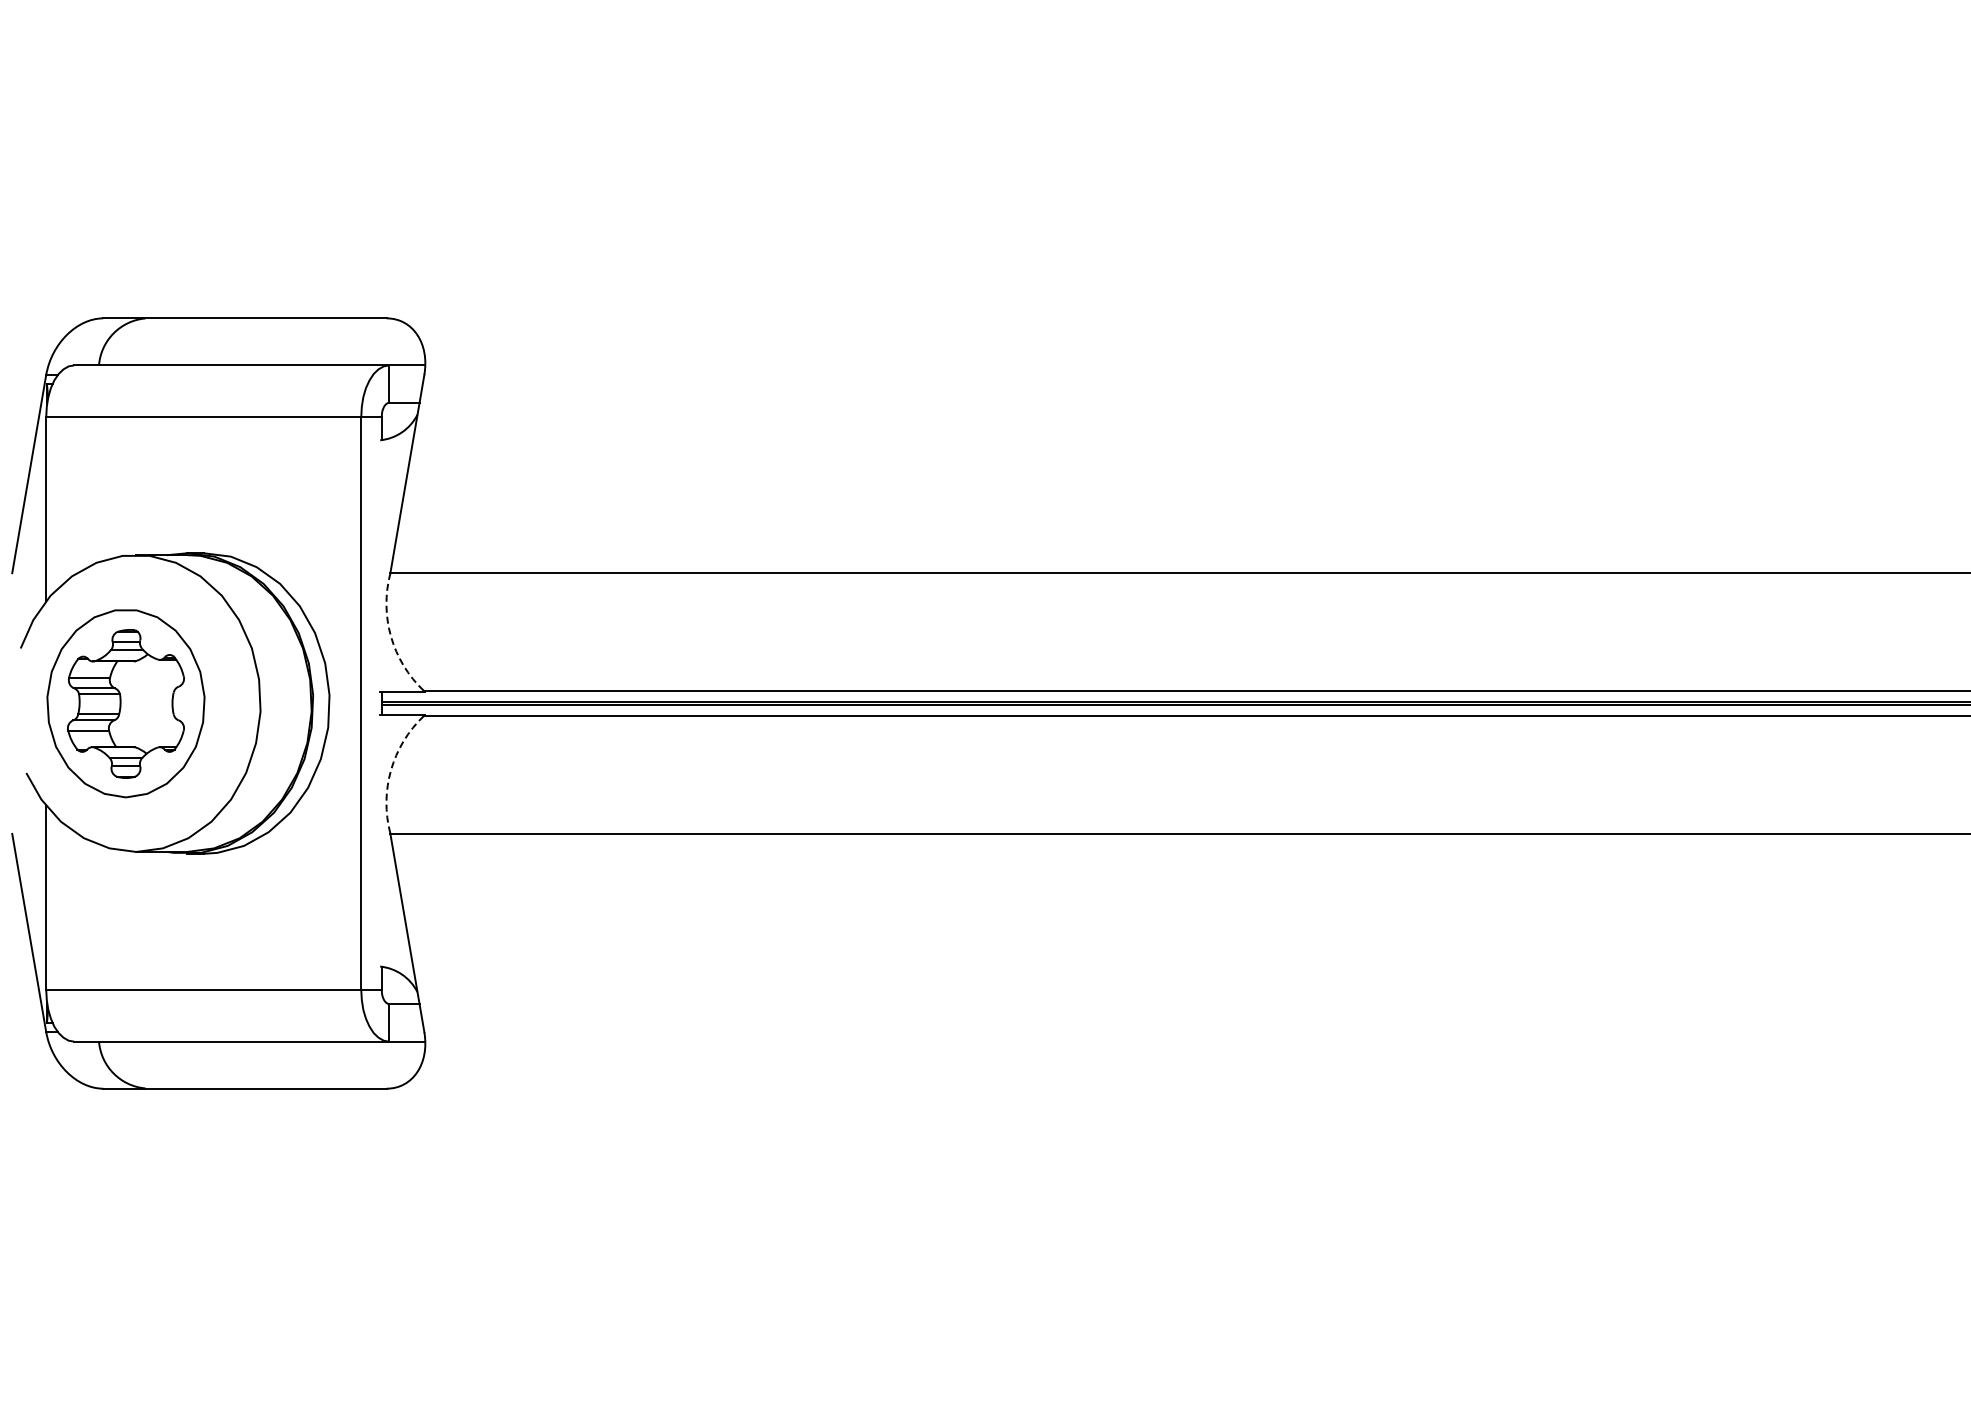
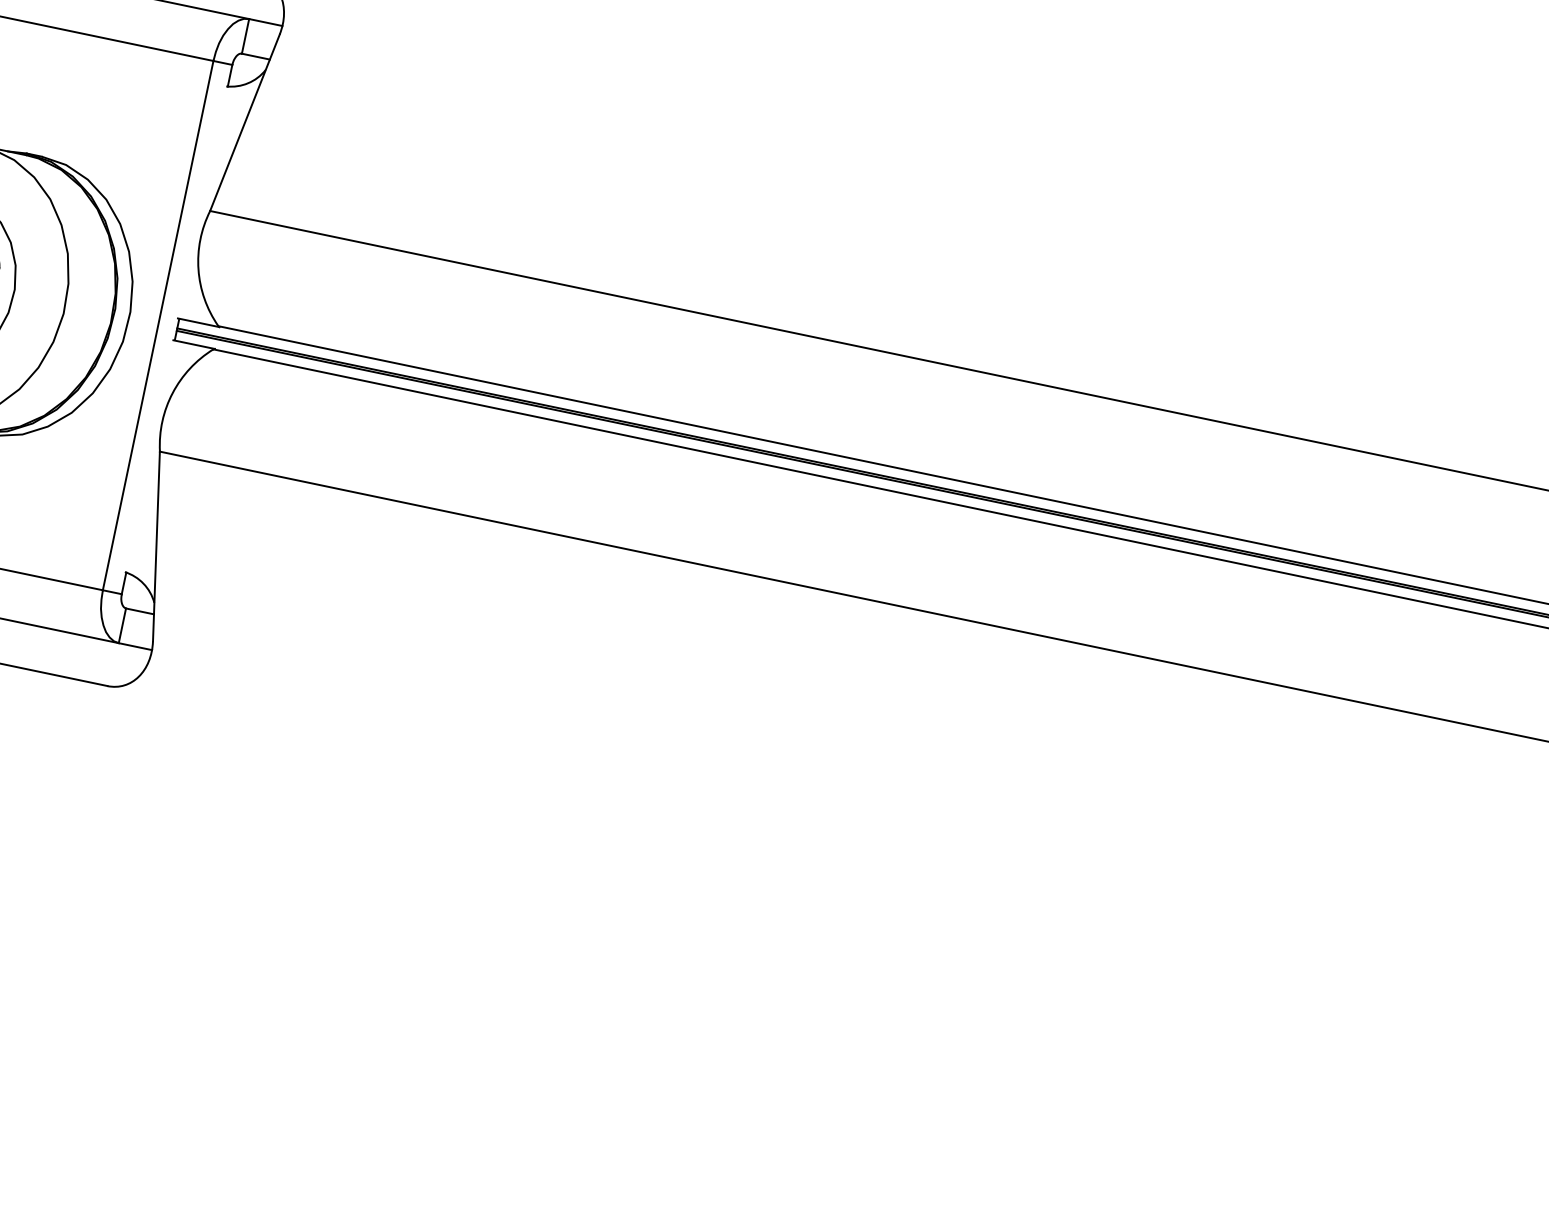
arc: (391, 636) -> (198, 269), dashed -> solid
arc: (391, 770) -> (173, 393), dashed -> solid

